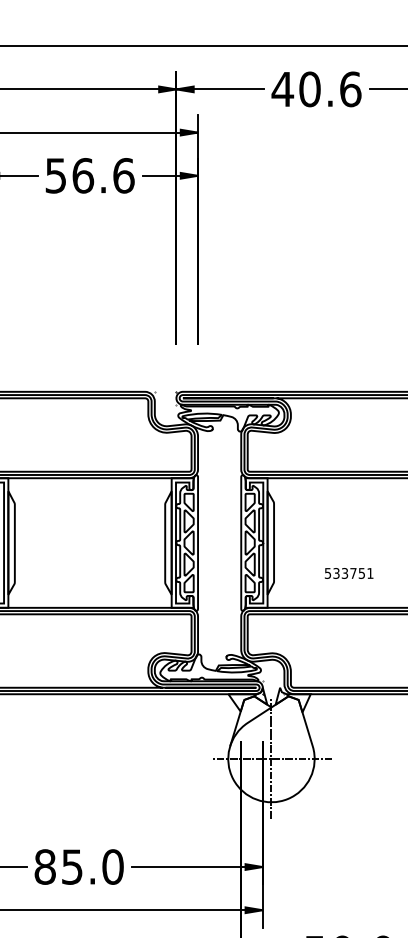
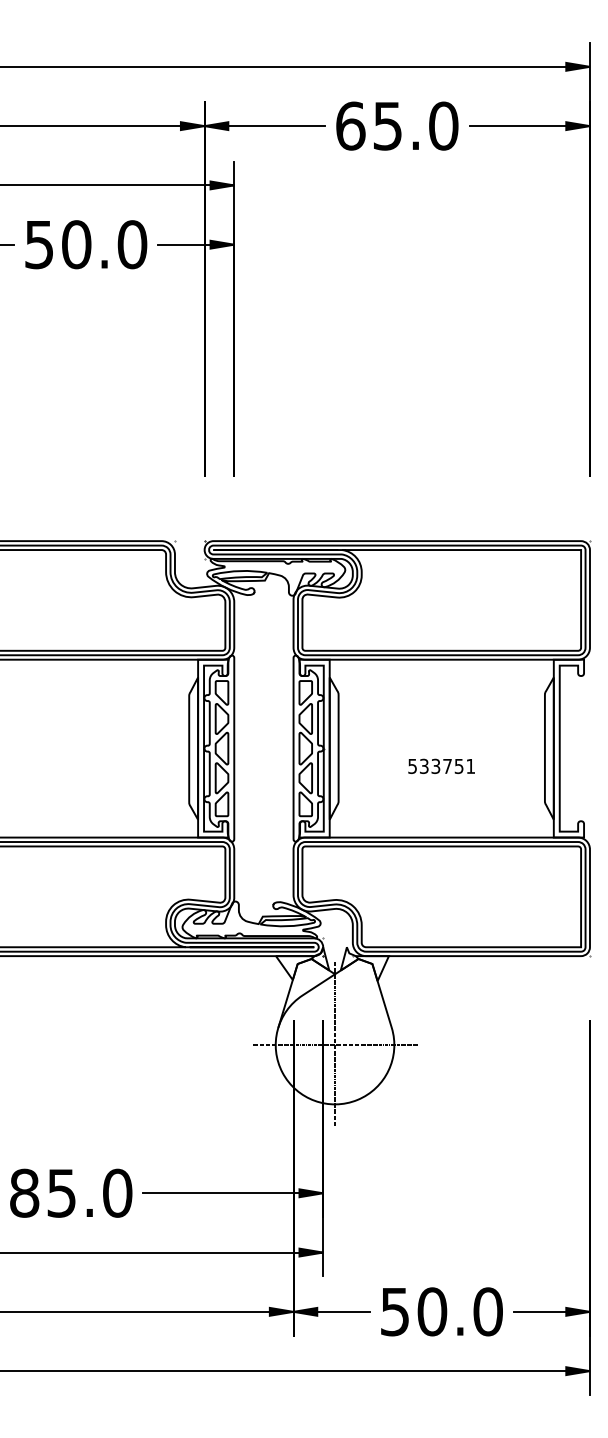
text: (316, 88) -> (396, 125), 40.6 -> 65.0
text: (103, 175) -> (104, 244), 56.6 -> 50.0
text: (349, 572) -> (441, 765), moved

